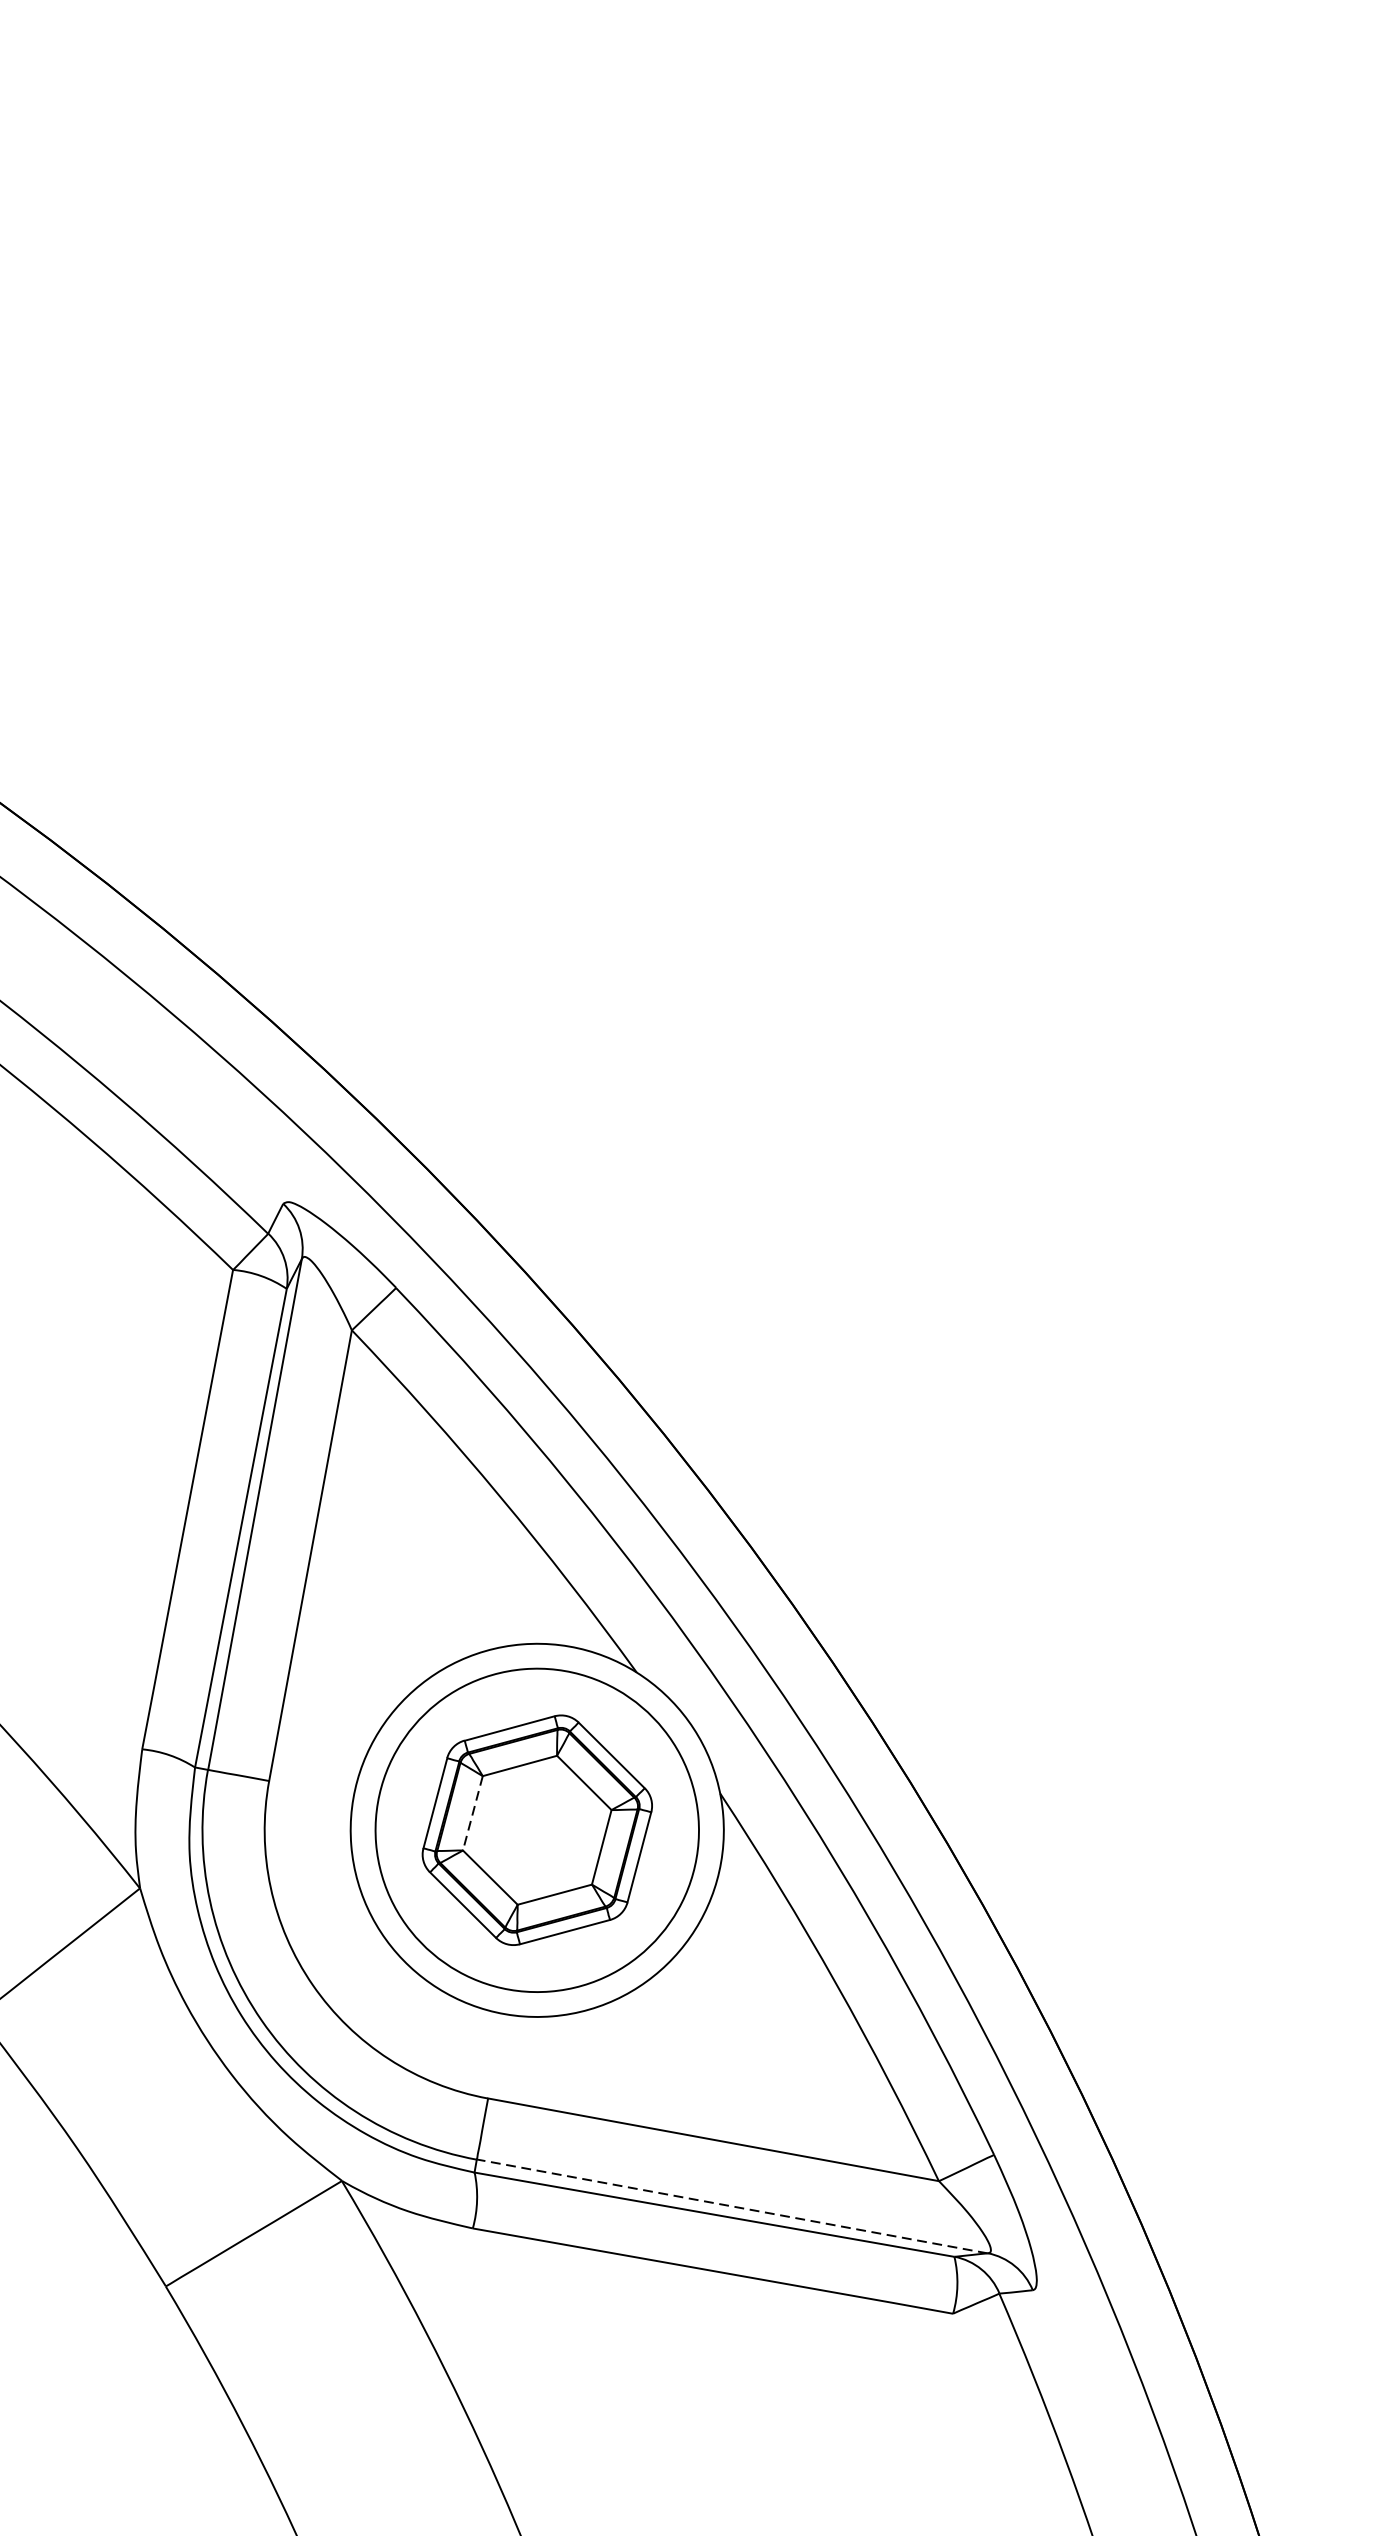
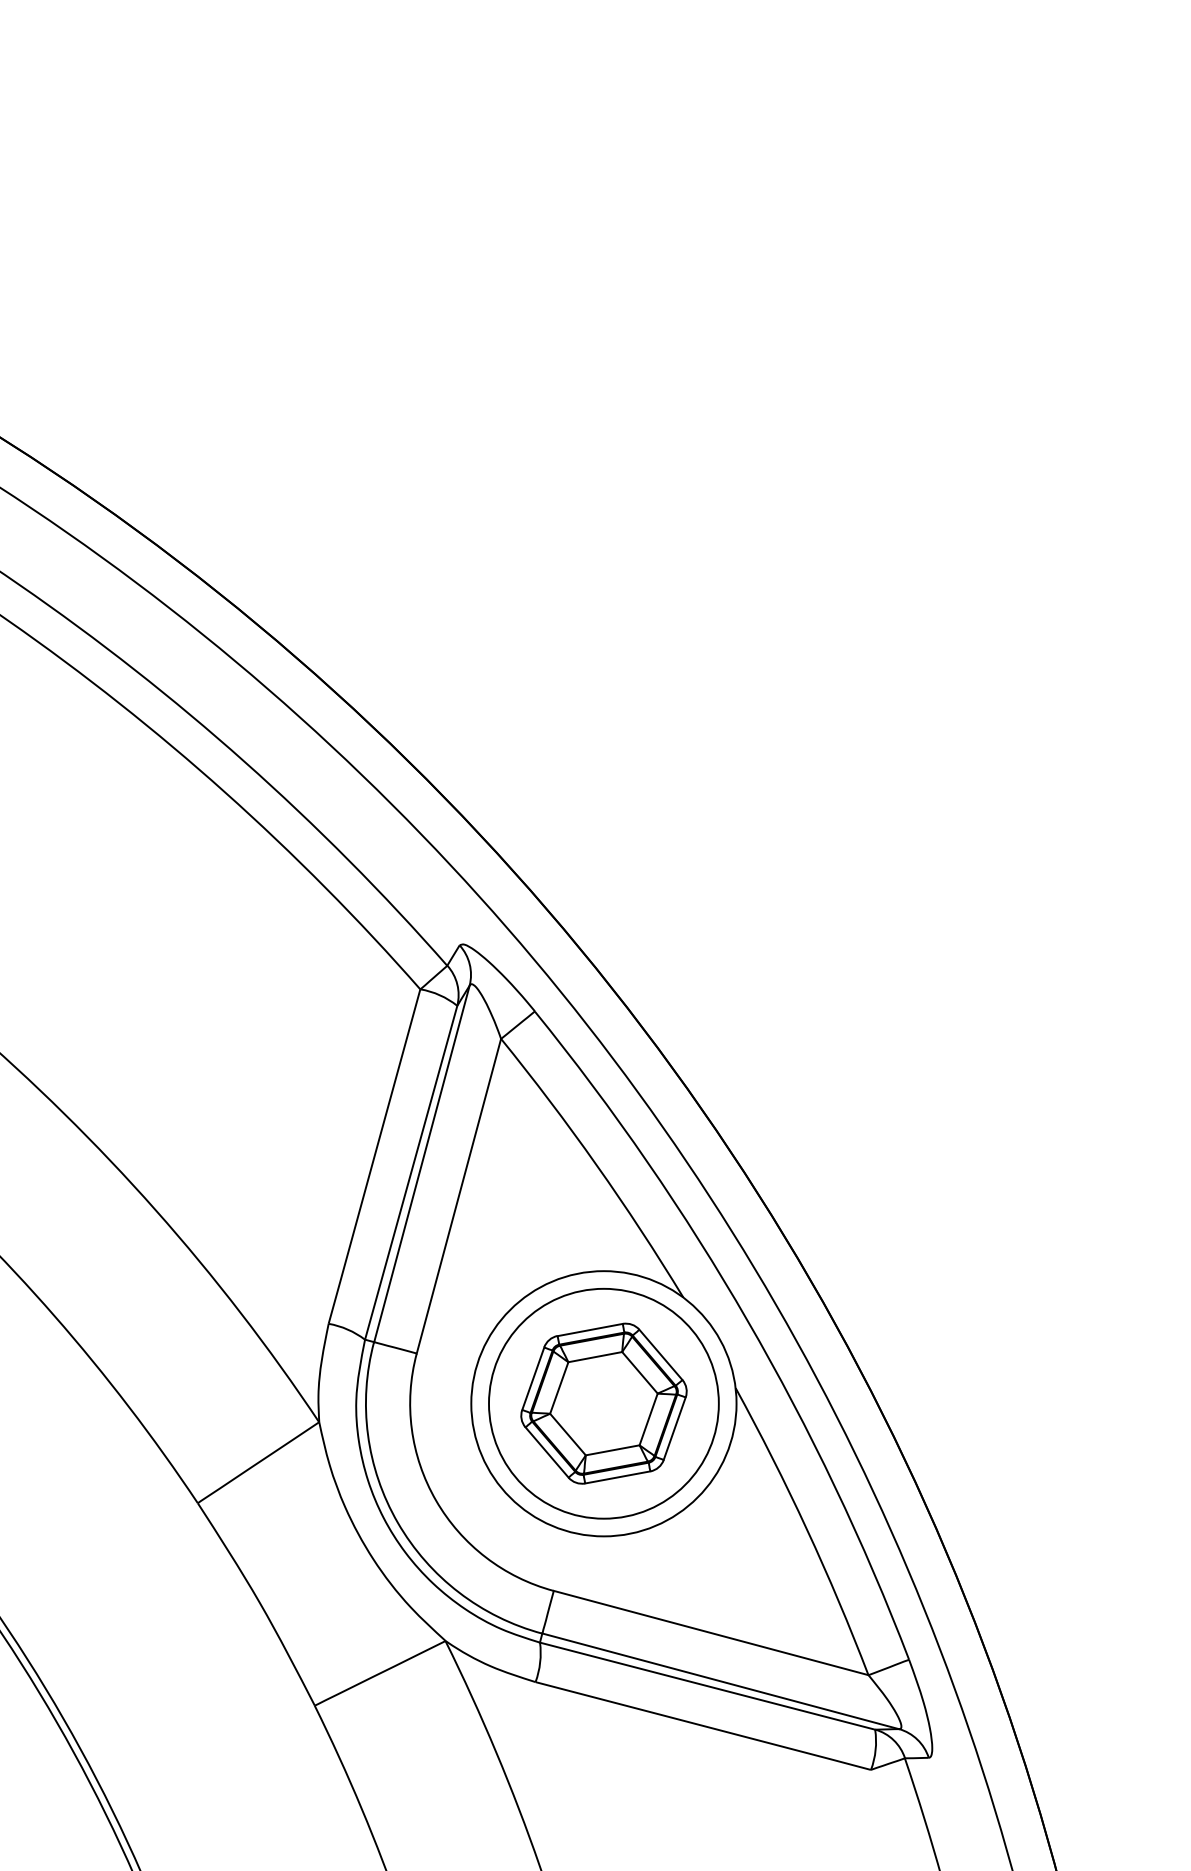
line: (473, 1813) -> (559, 1388), dashed -> solid
line: (732, 2206) -> (720, 1681), dashed -> solid

